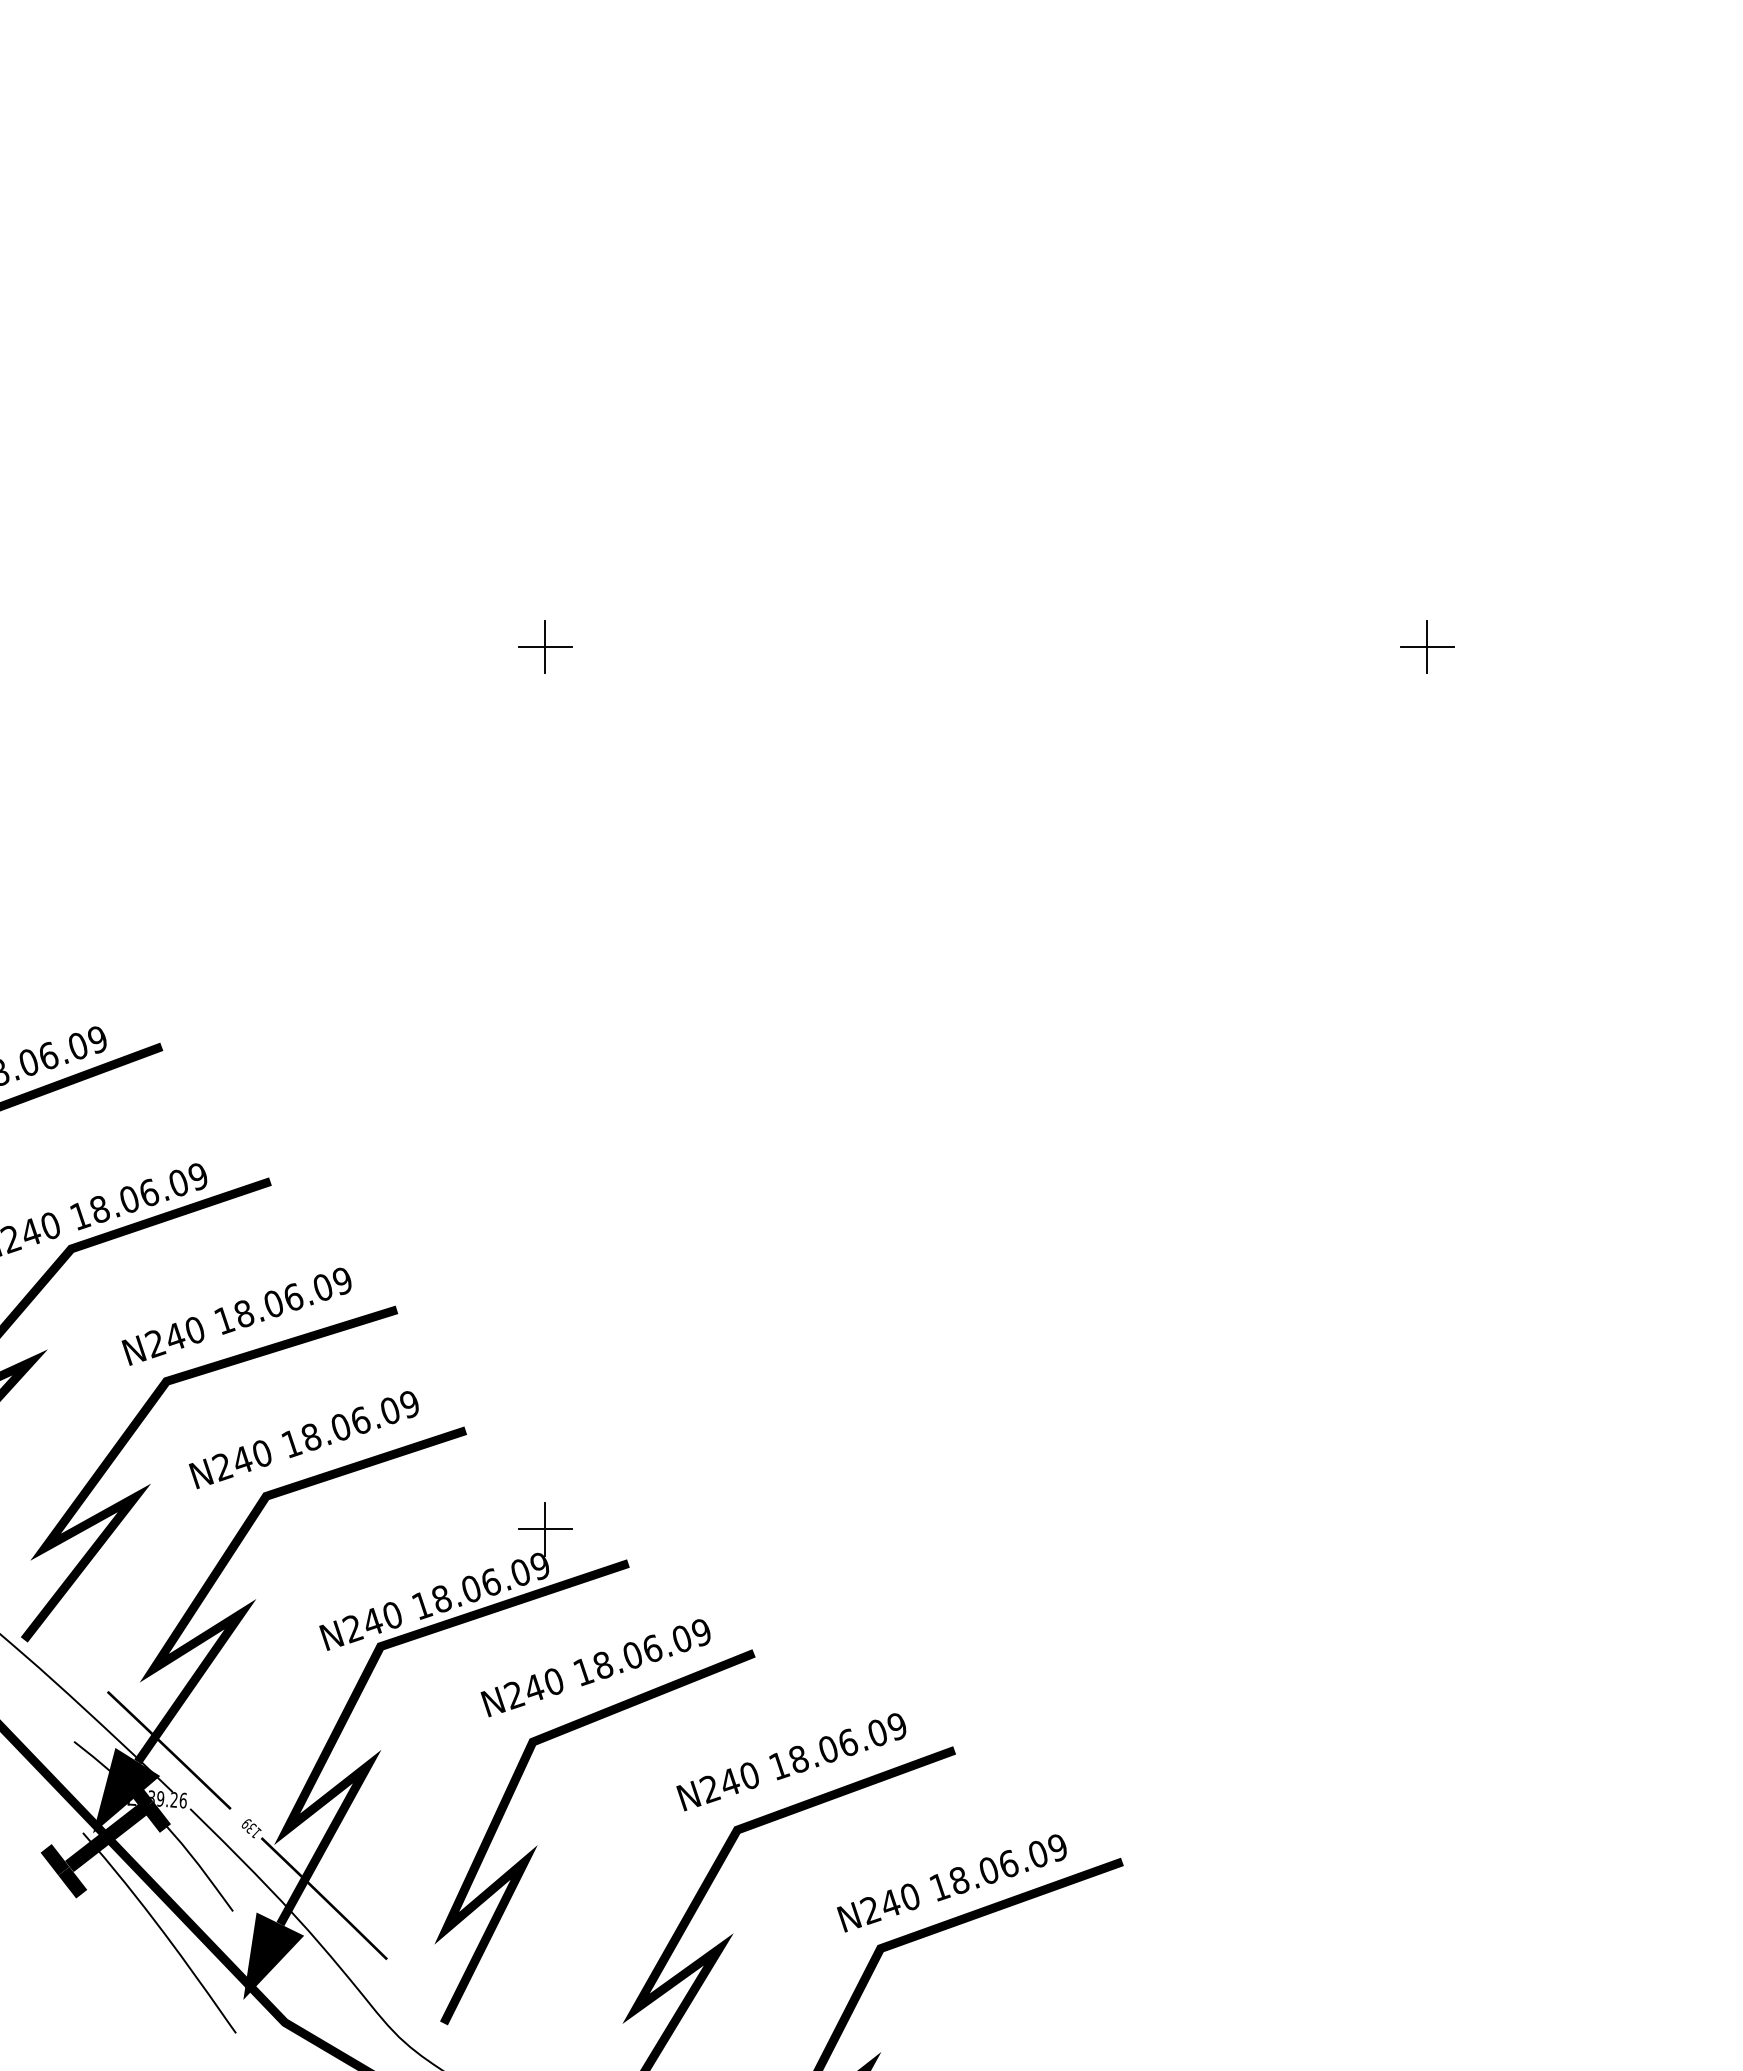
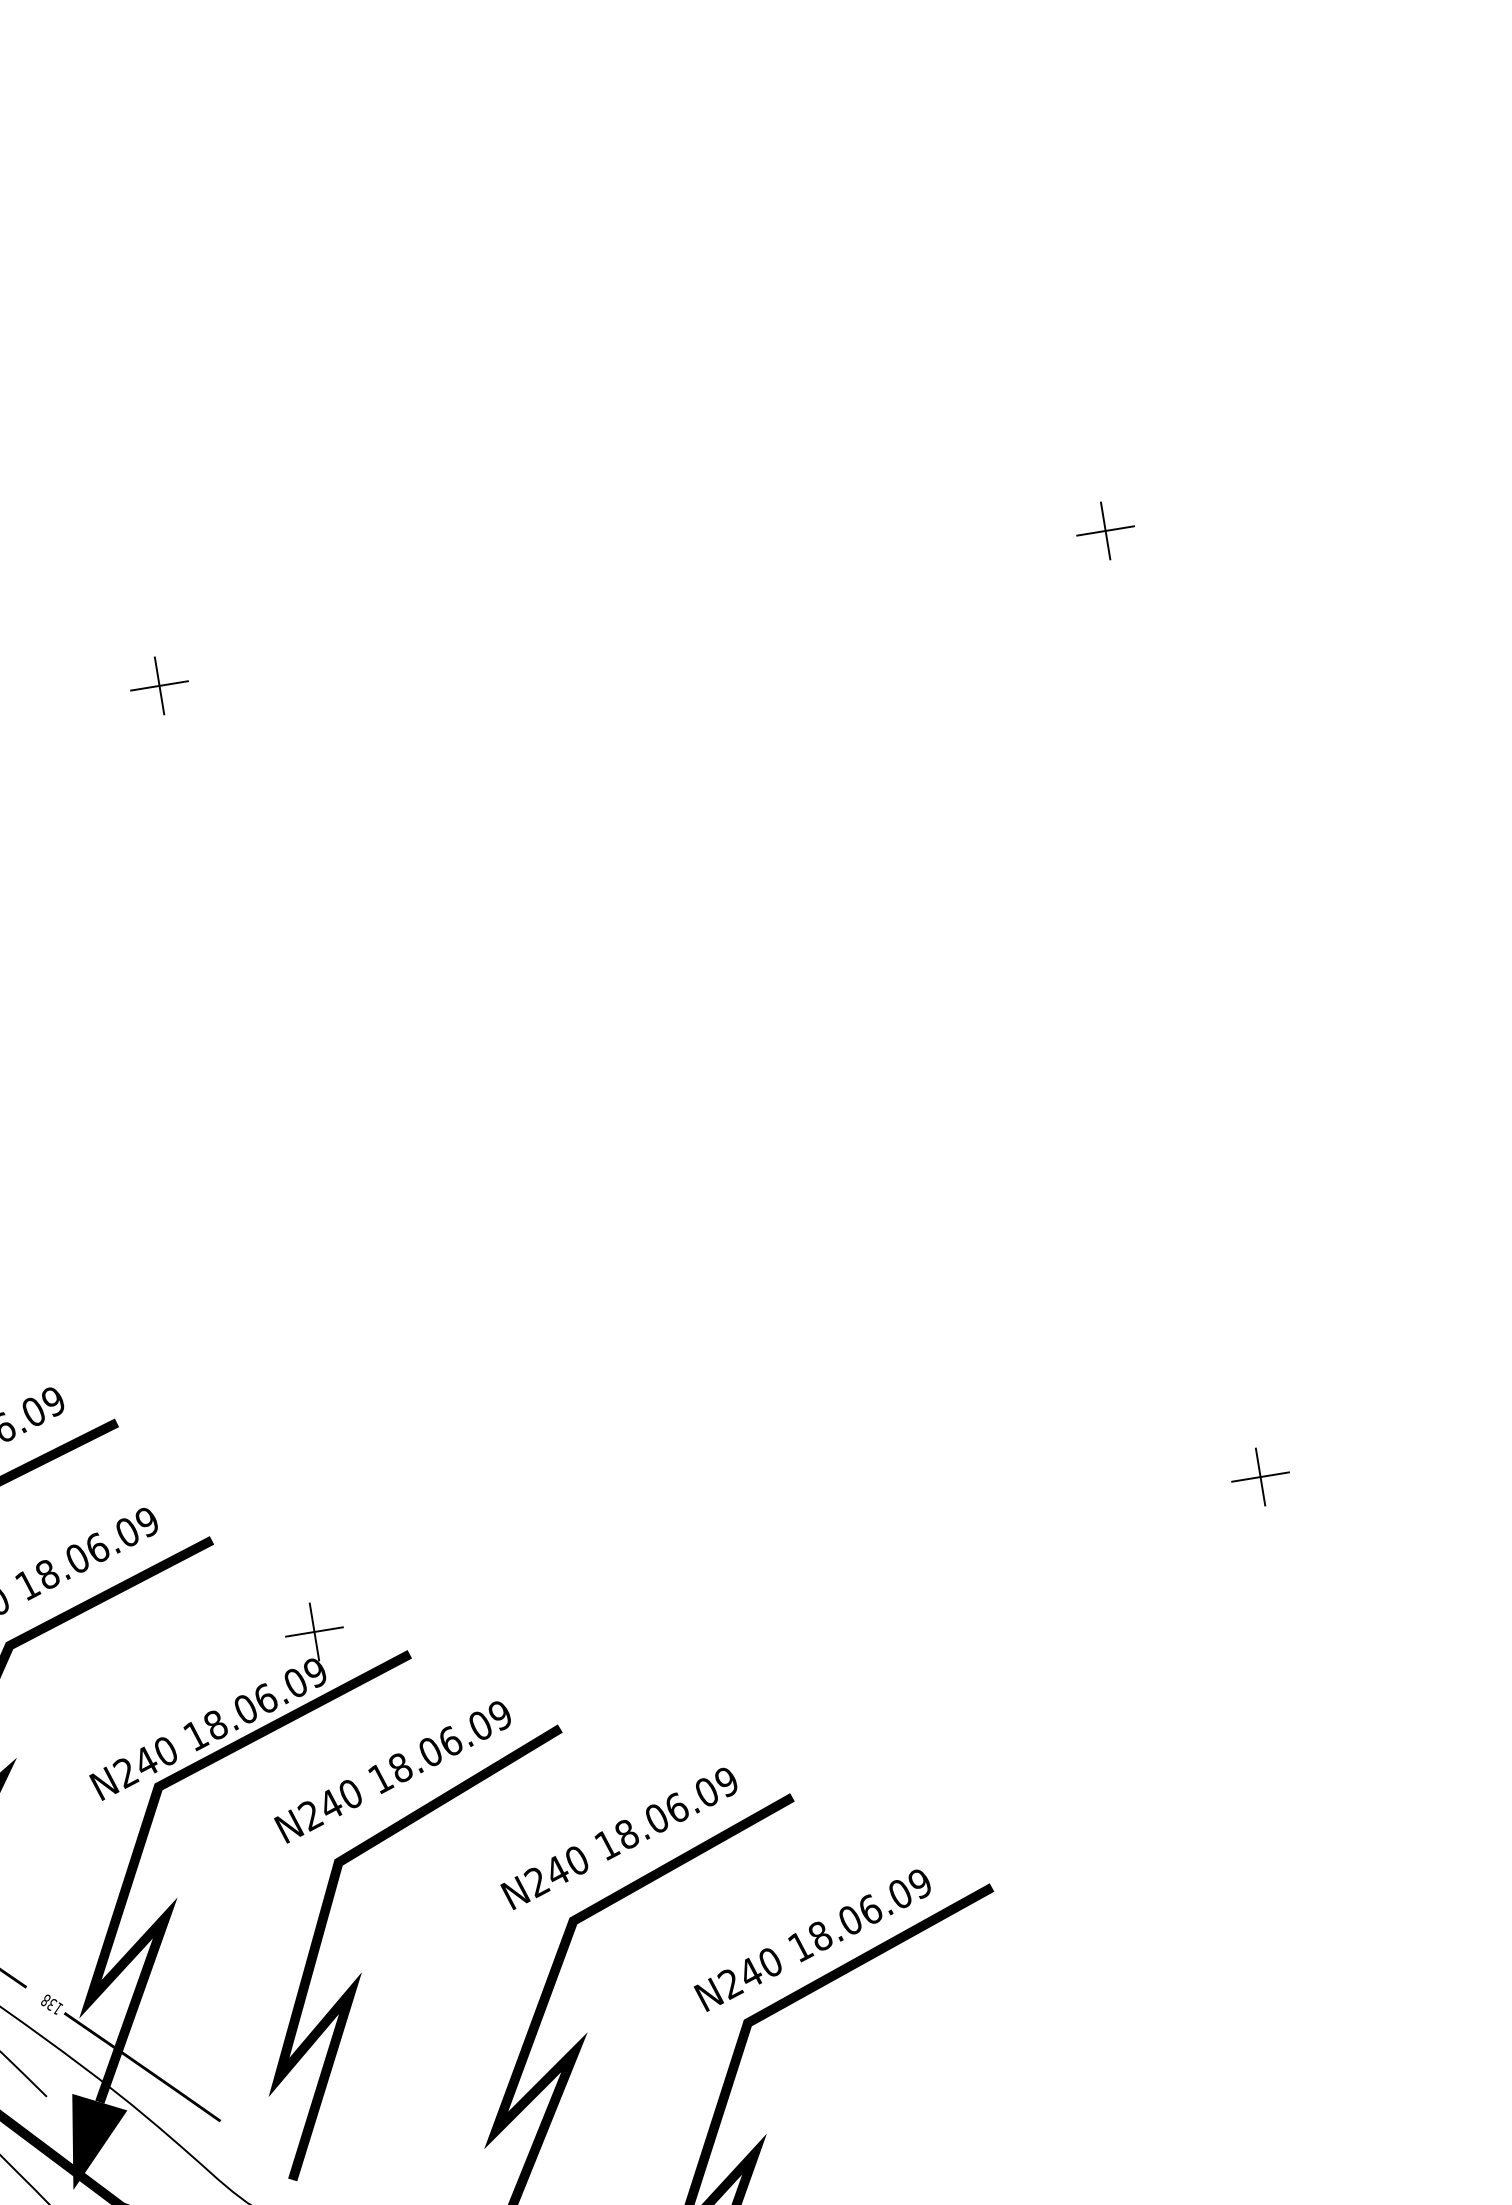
part: (1427, 1529) -> (1260, 1477), added
text: (246, 1822) -> (45, 1999), 139 -> 138

